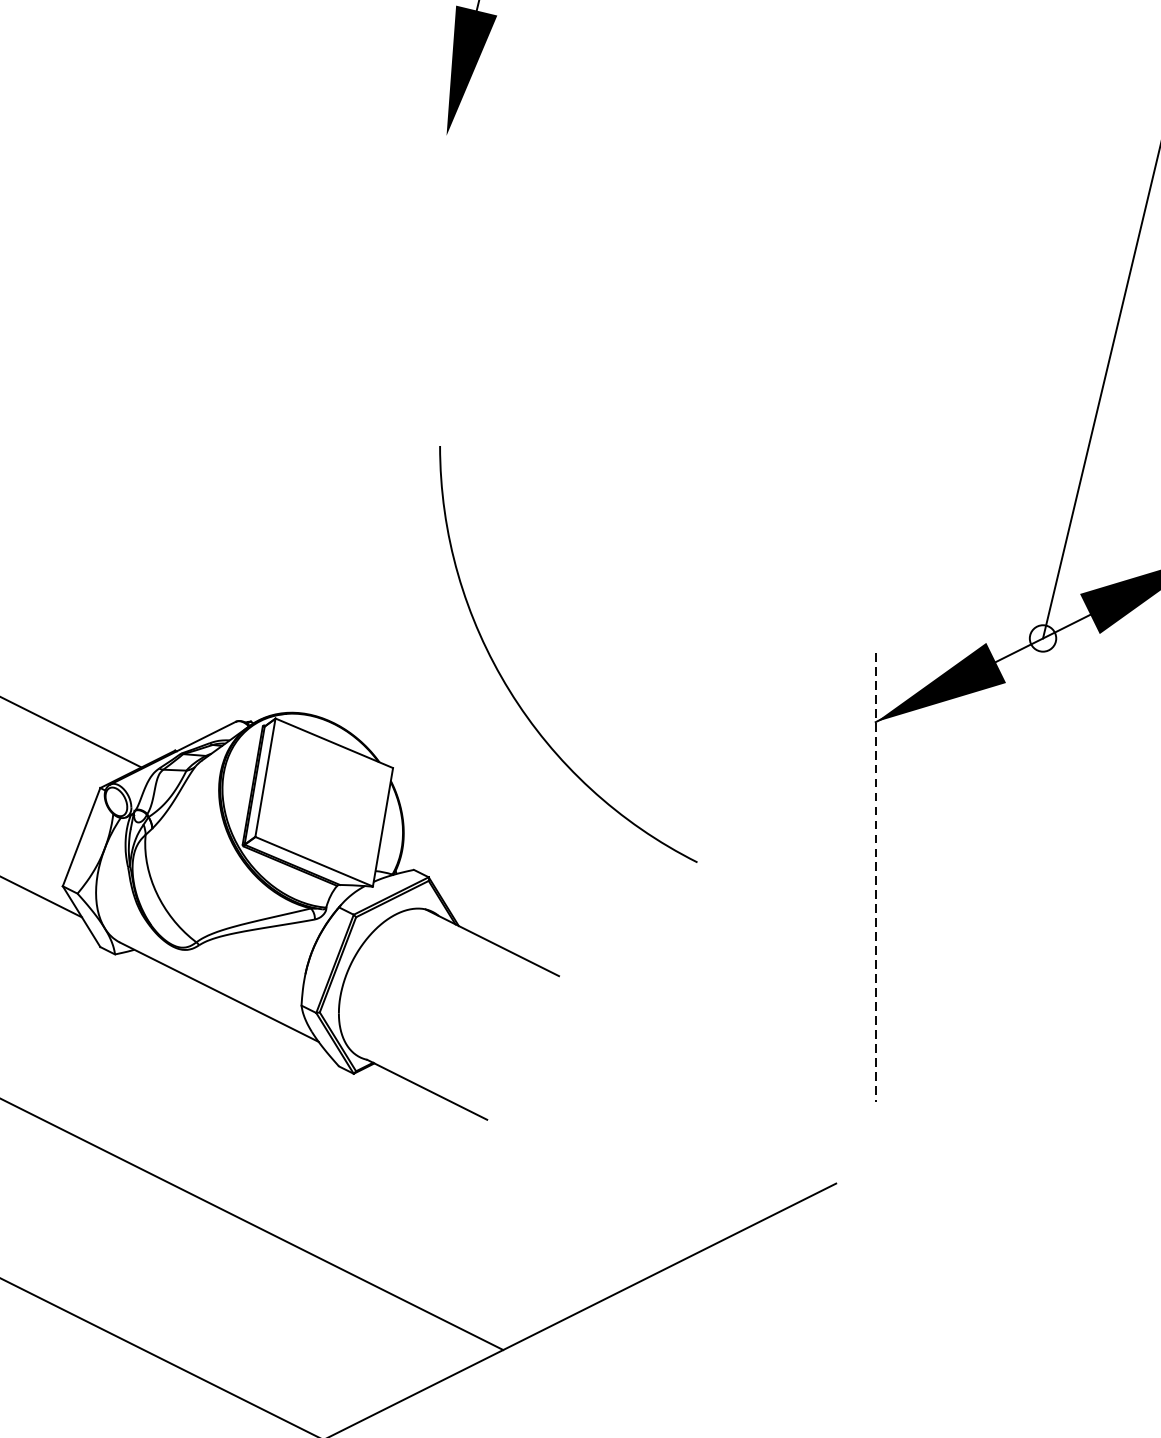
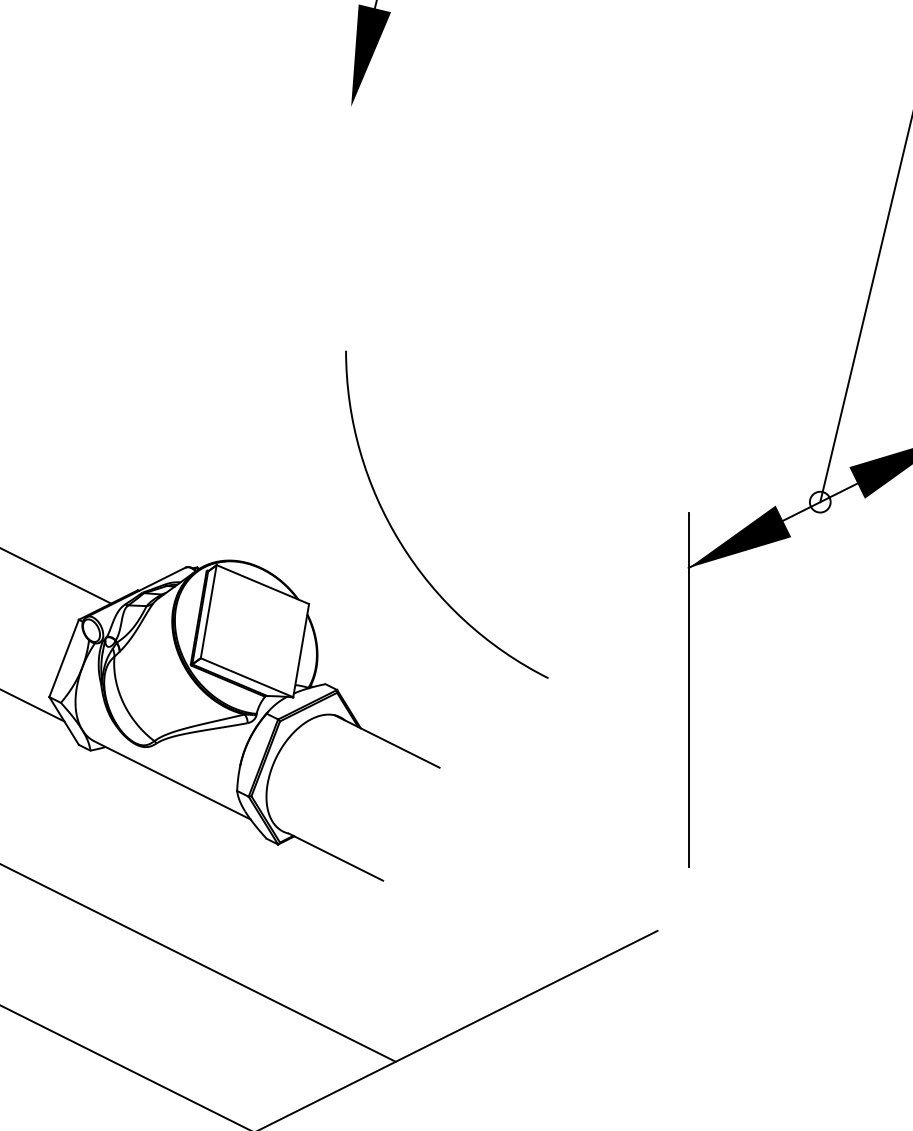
line: (875, 877) -> (688, 690), dashed -> solid

